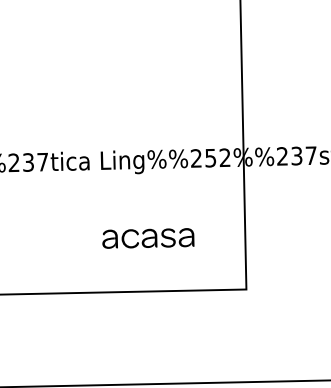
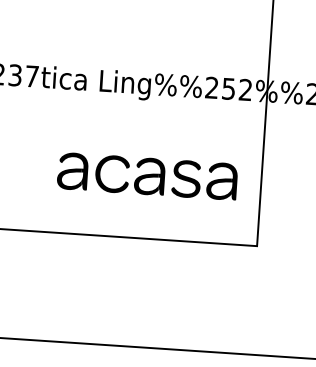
part: (148, 238) -> (147, 176), size x1.67

